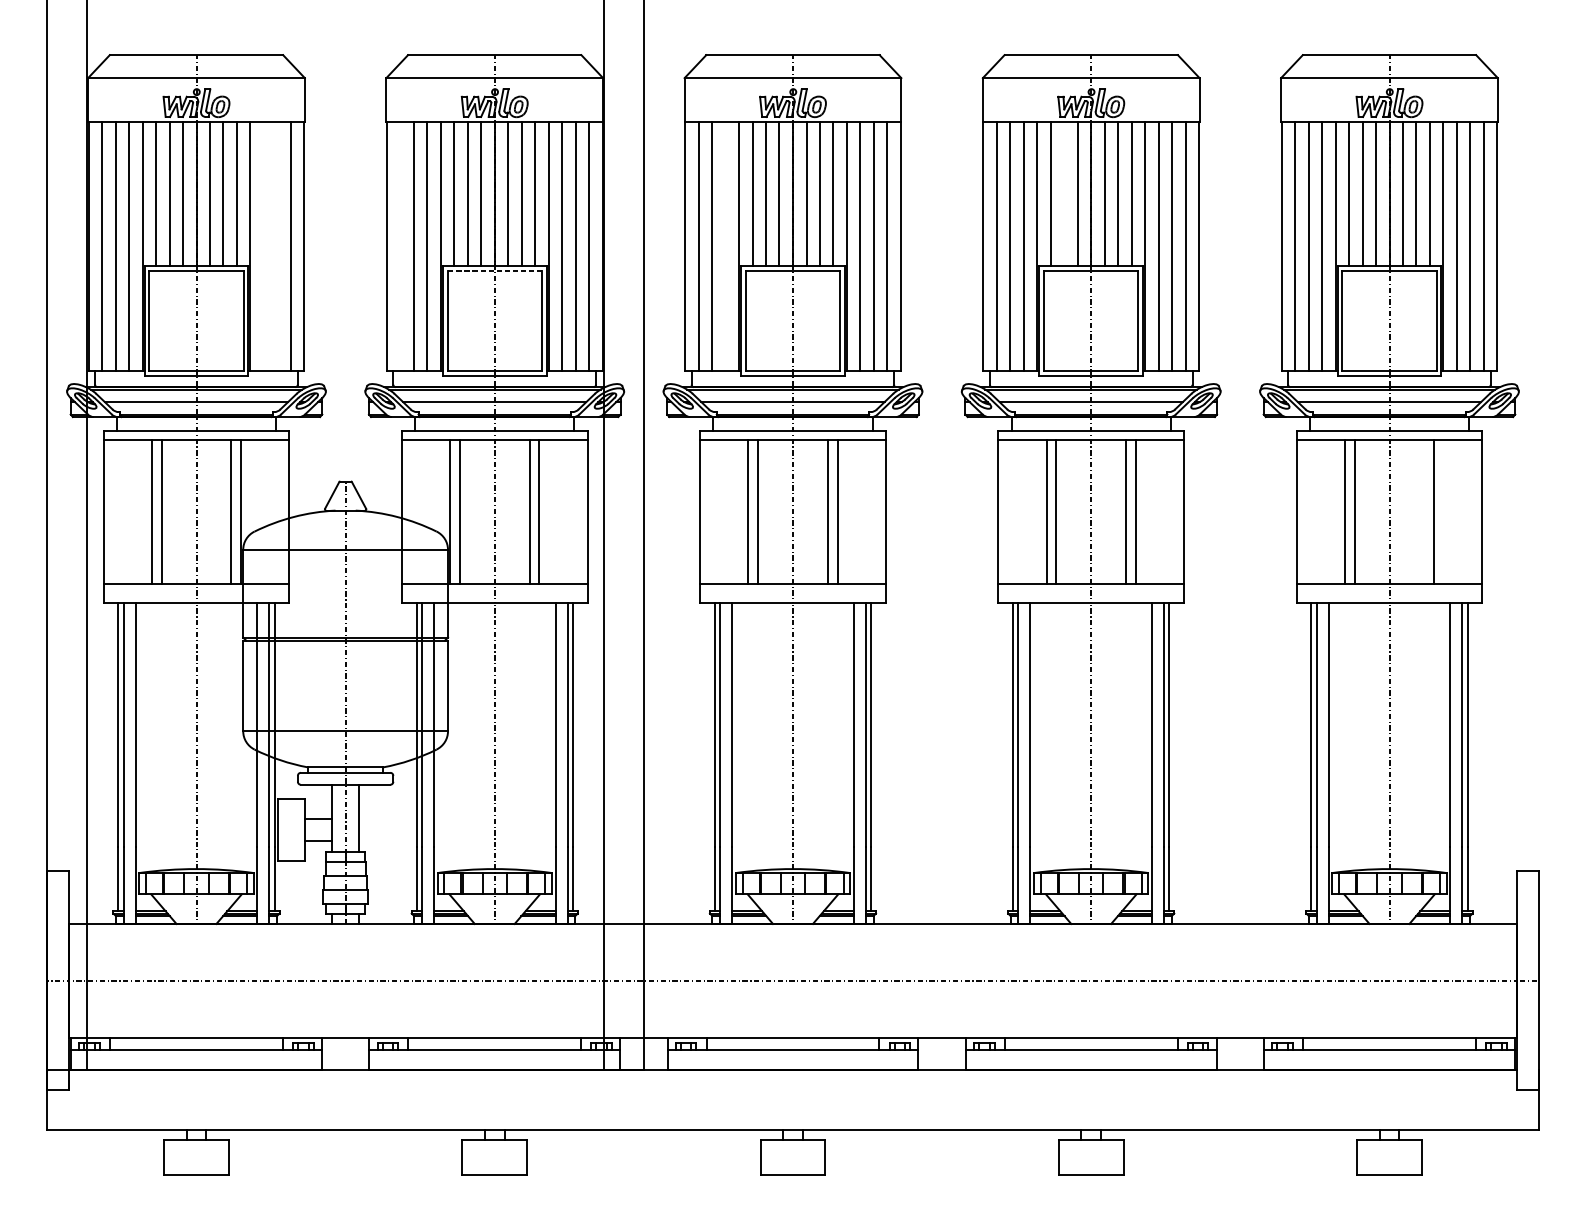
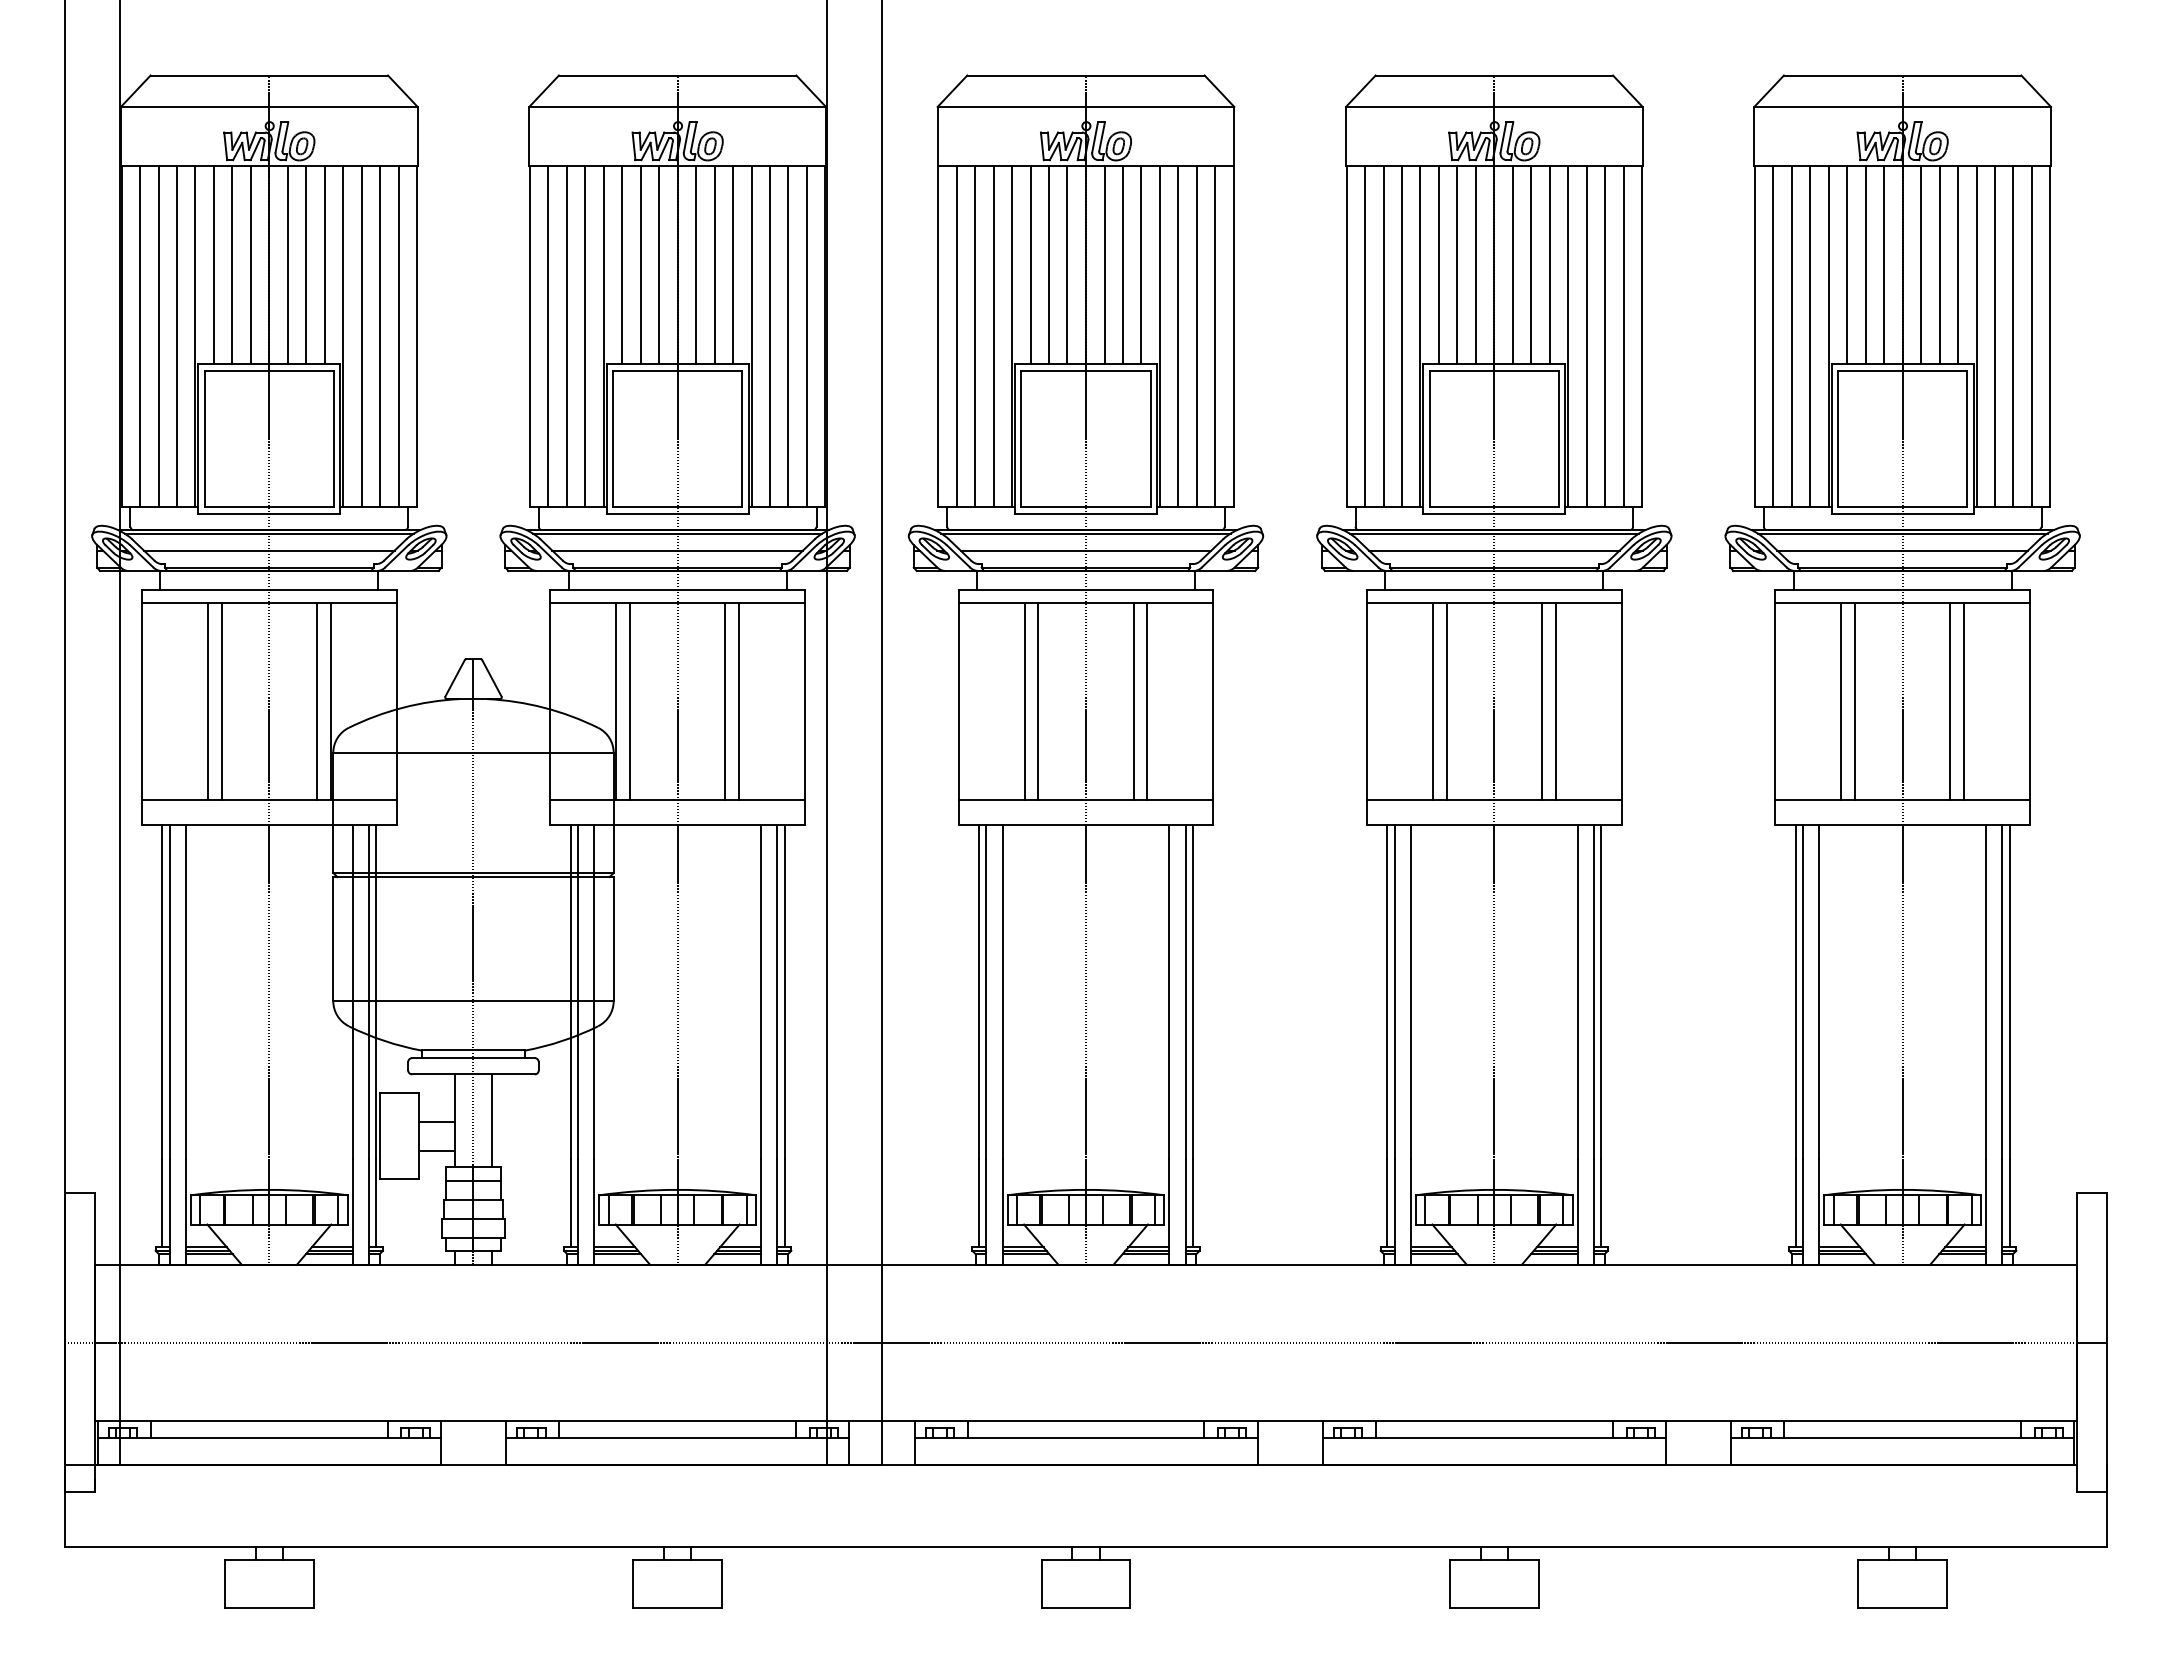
line: (1064, 193) -> (1457, 265), added
line: (263, 245) -> (361, 336), added
line: (277, 245) -> (380, 336), added
line: (400, 245) -> (548, 336), added
line: (725, 245) -> (993, 336), added
line: (494, 271) -> (677, 371), dashed -> solid
line: (1424, 511) -> (1950, 700), added

